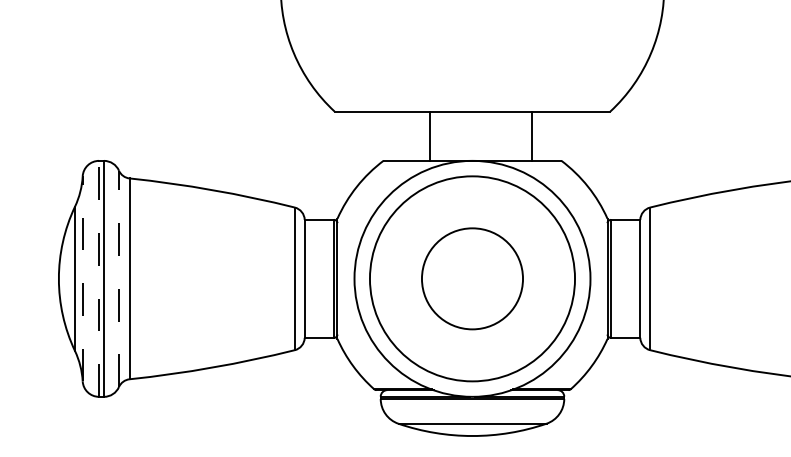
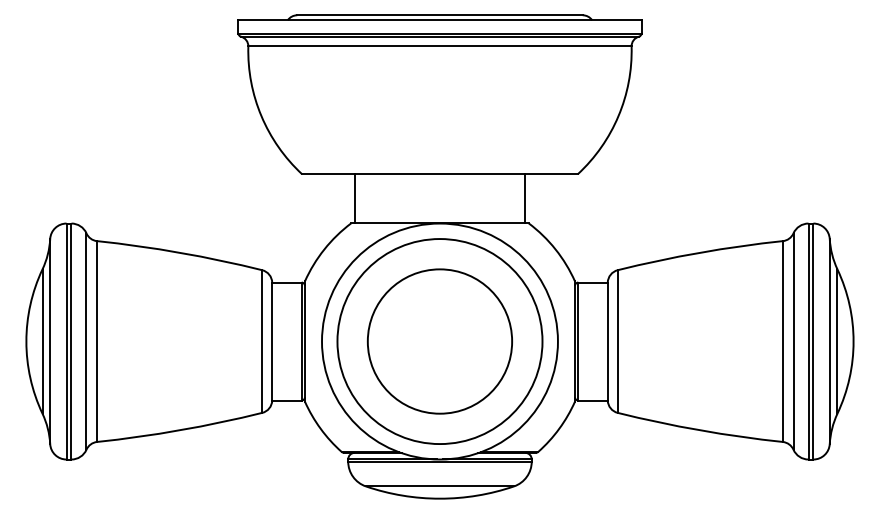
line: (430, 135) -> (355, 198), moved
line: (532, 135) -> (524, 198), moved
line: (83, 278) -> (50, 341), dashed -> solid
line: (99, 278) -> (66, 341), dashed -> solid
line: (119, 278) -> (86, 341), dashed -> solid
circle: (472, 278) -> (439, 341), size x1.43

